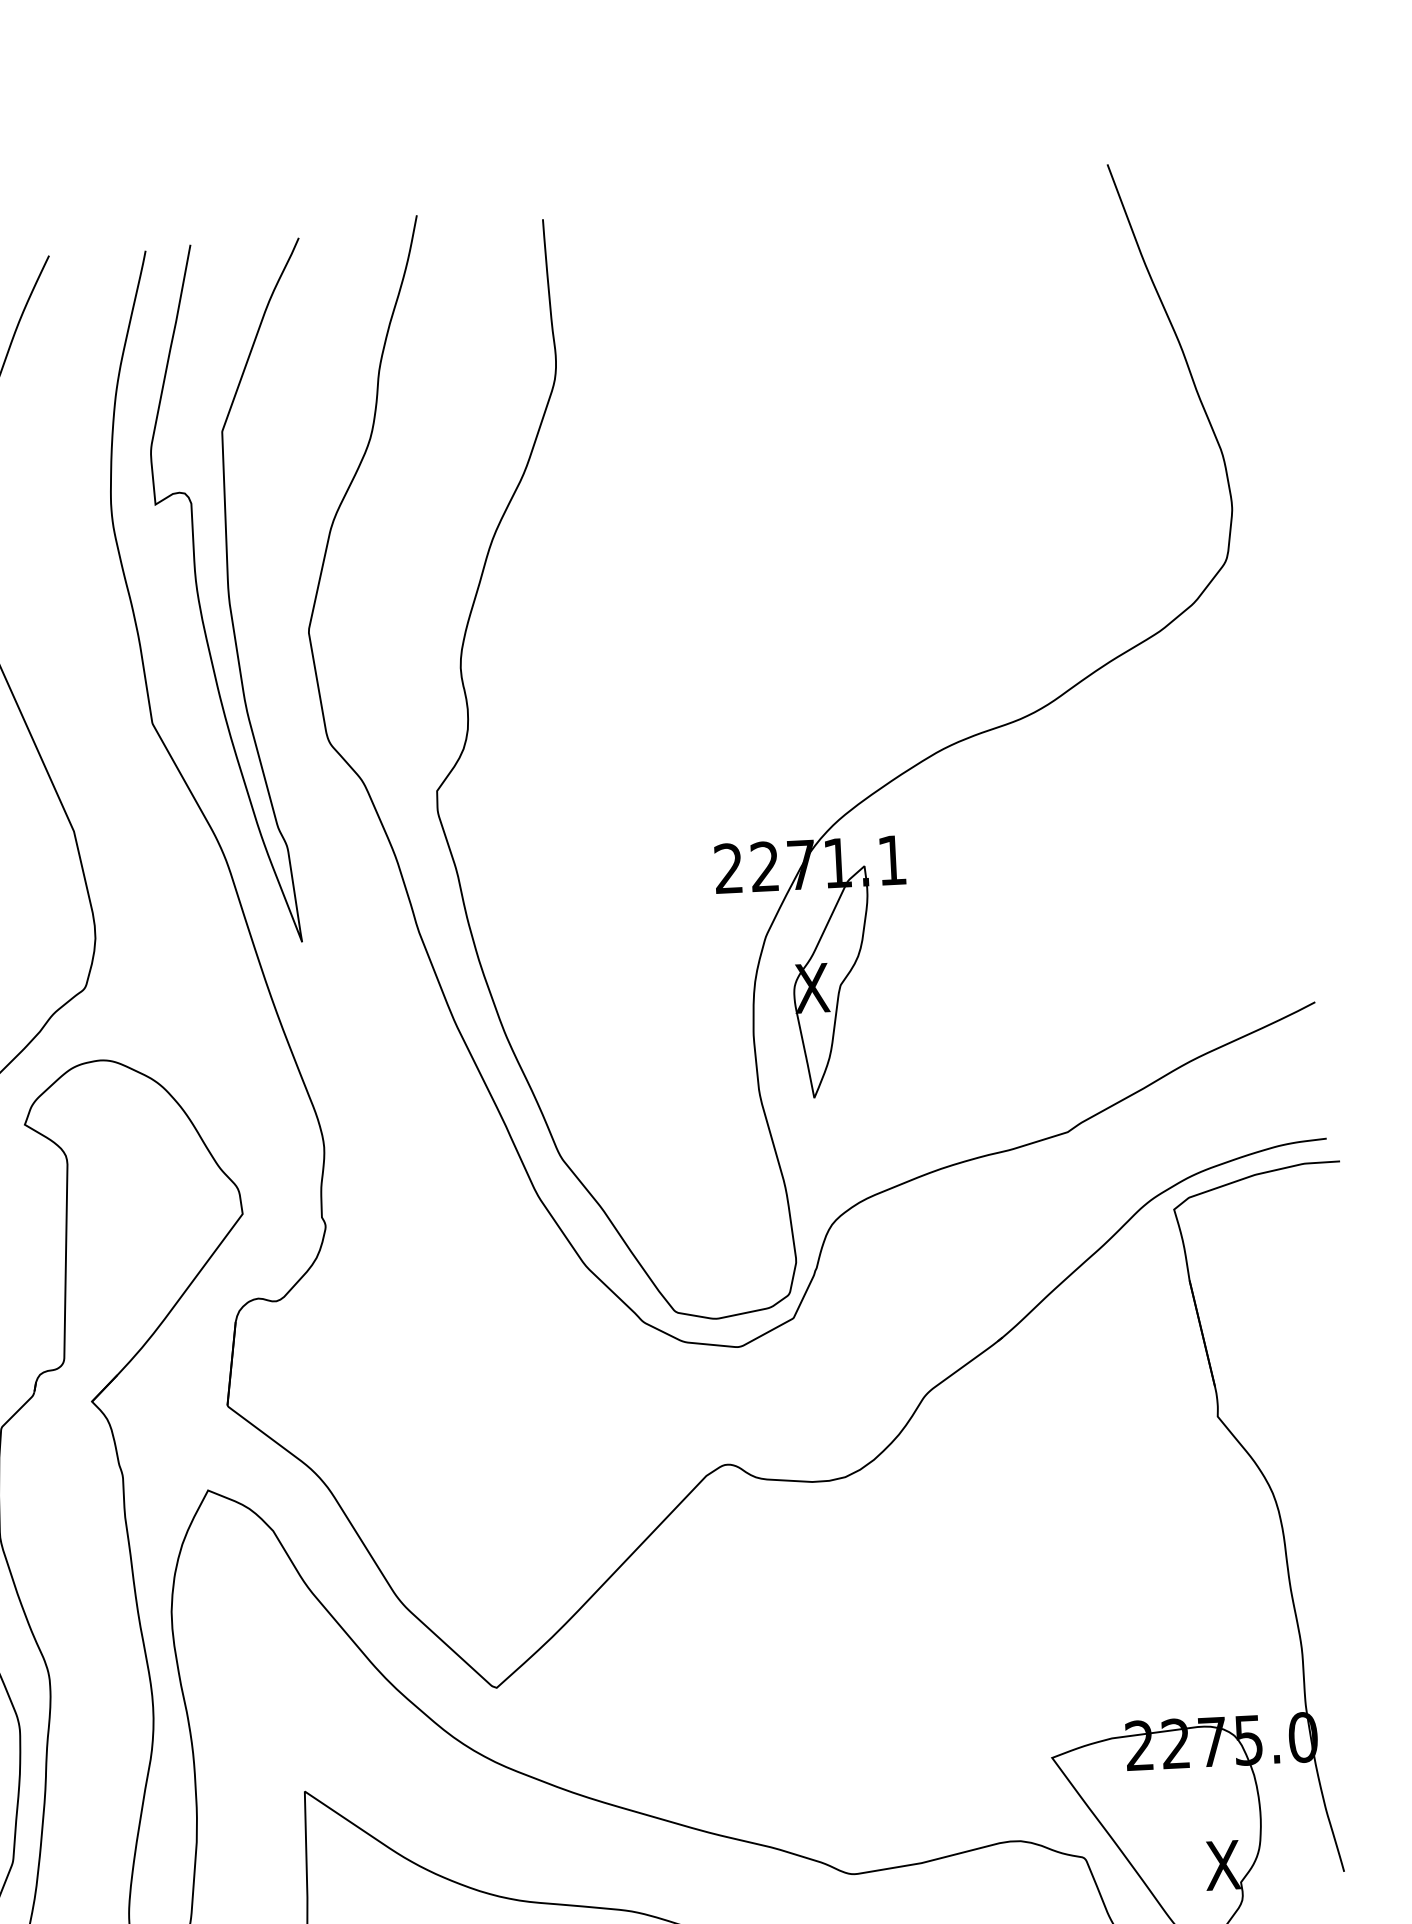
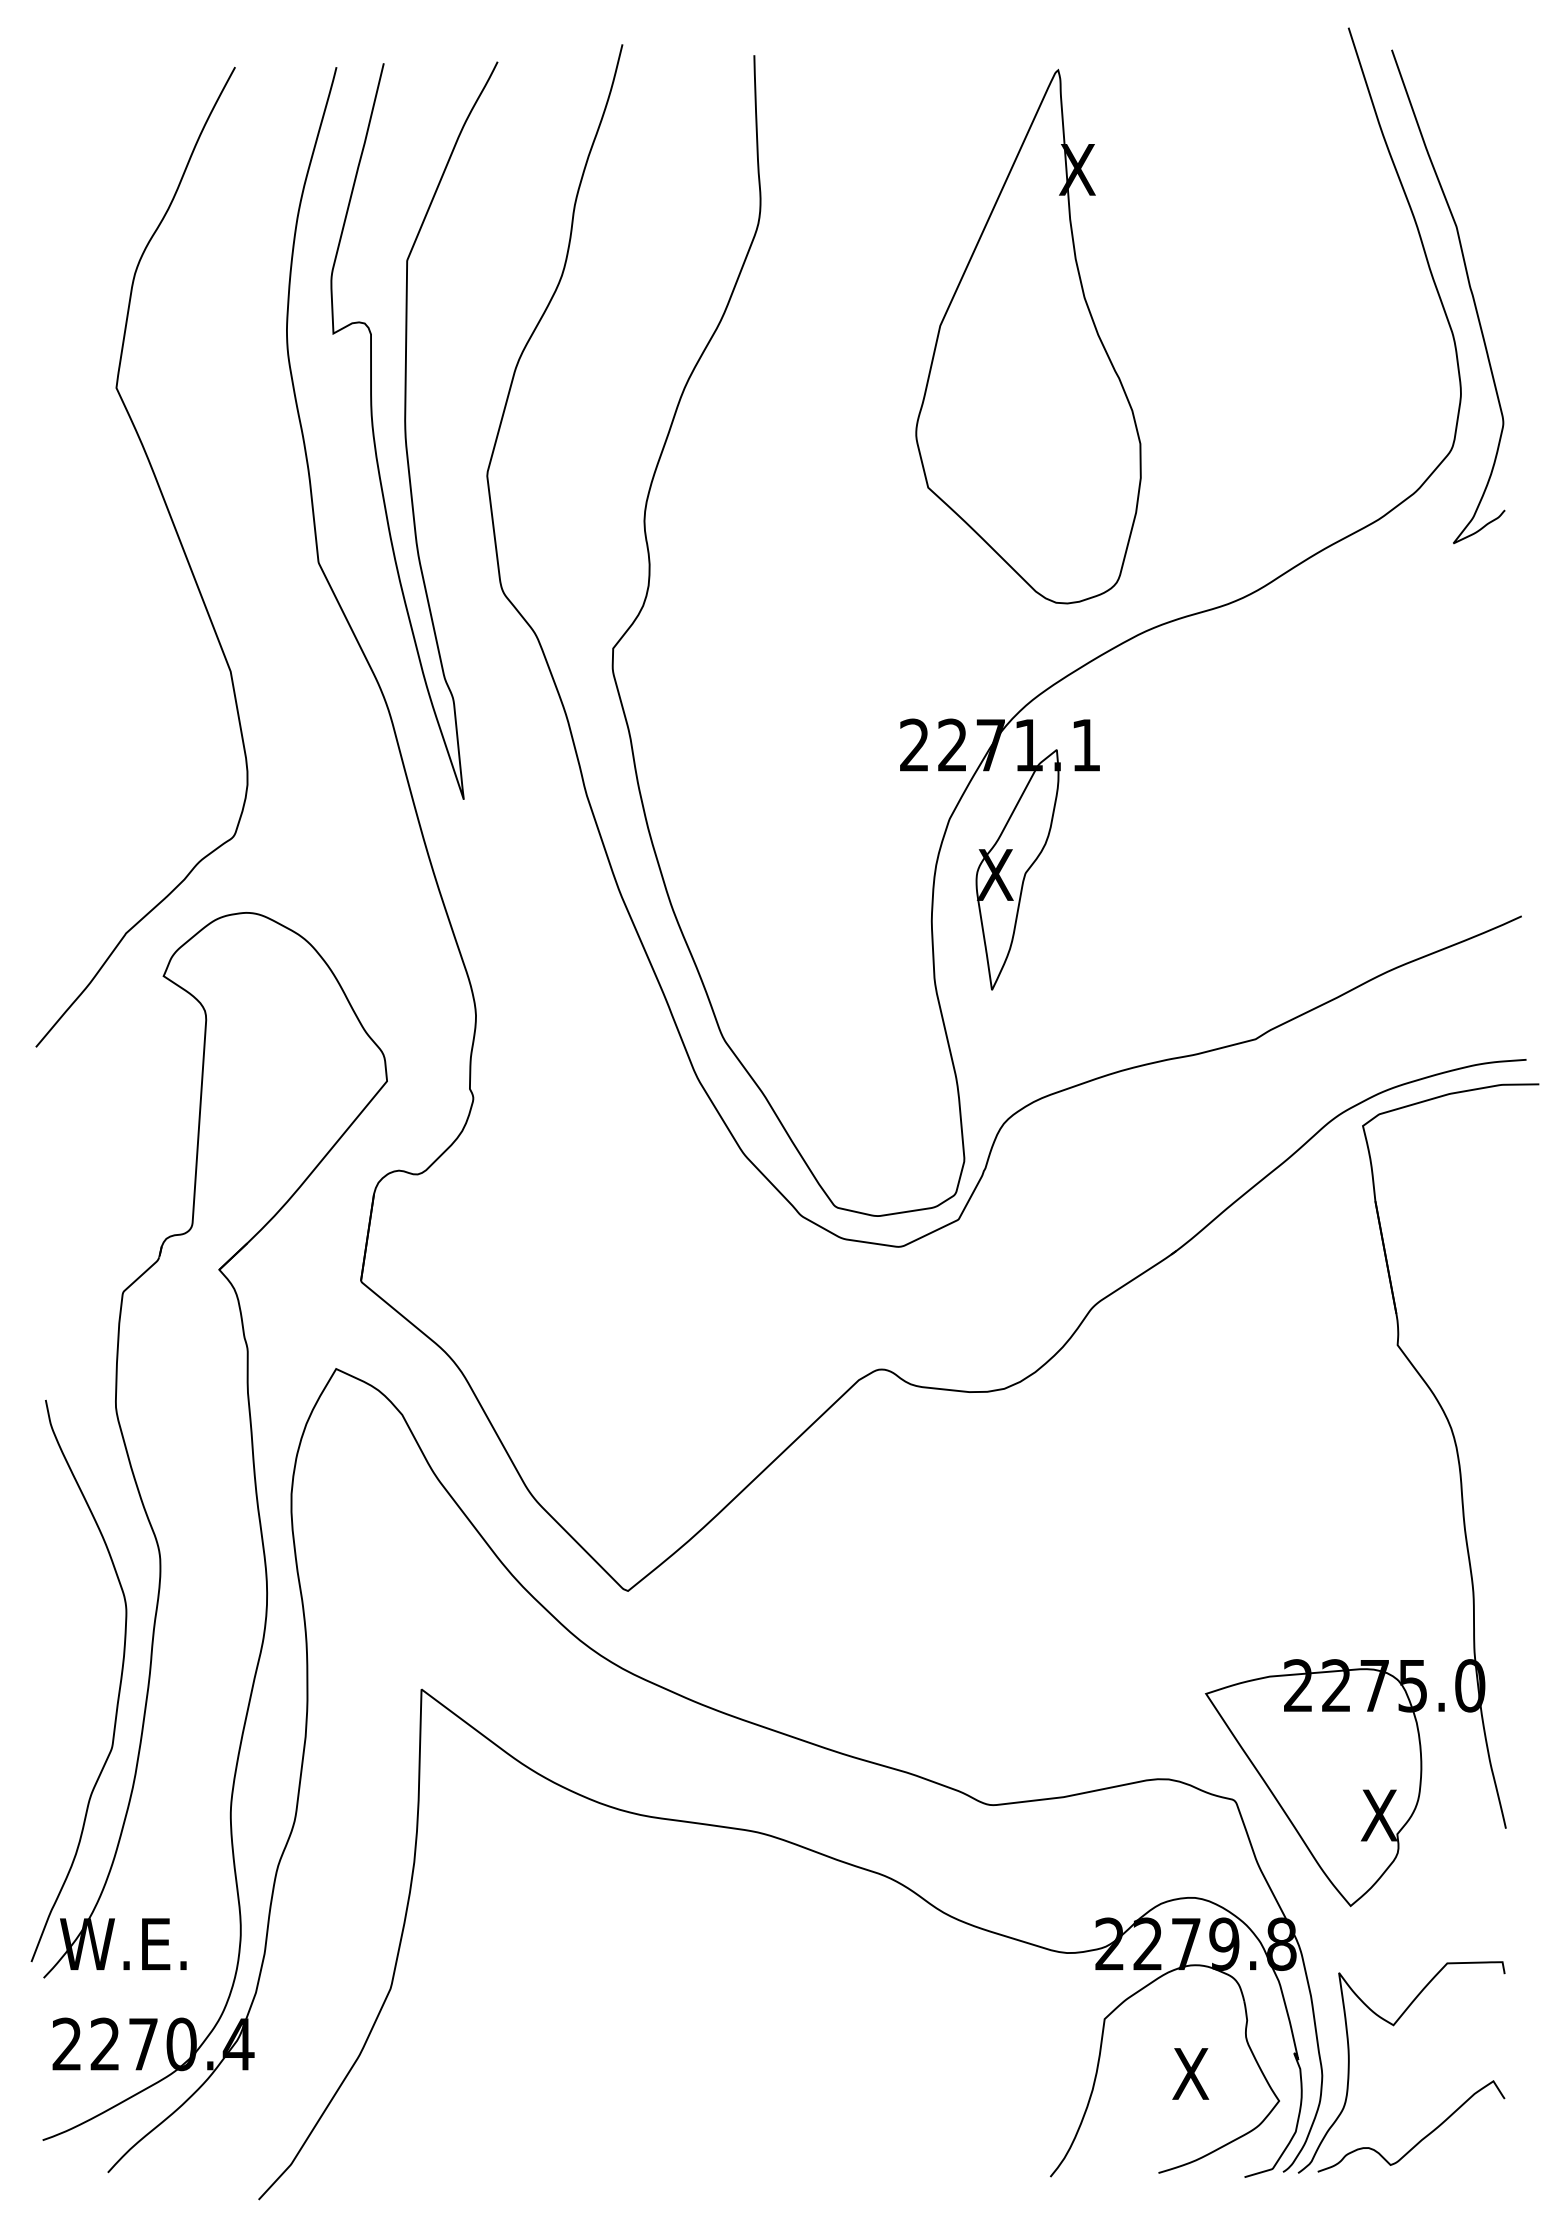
curve: (1235, 407) -> (1469, 289), added
part: (817, 473) -> (1028, 336), added

